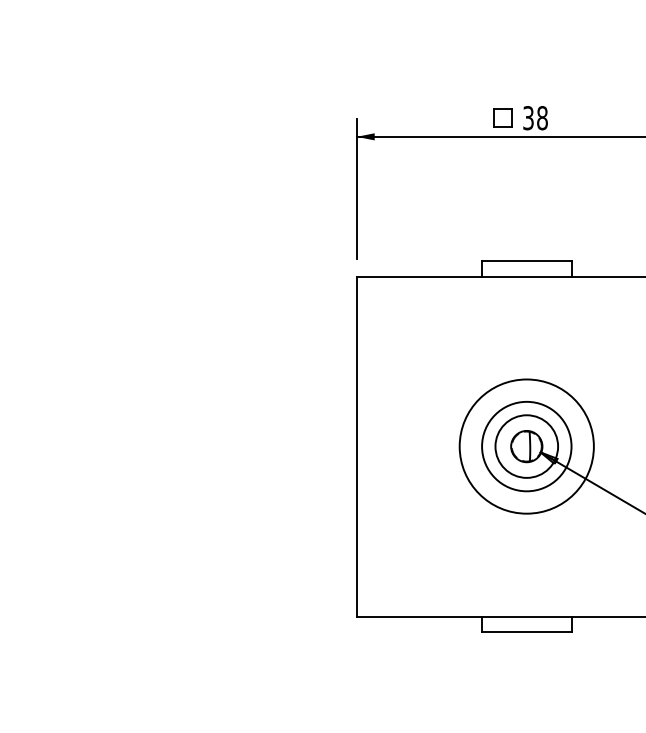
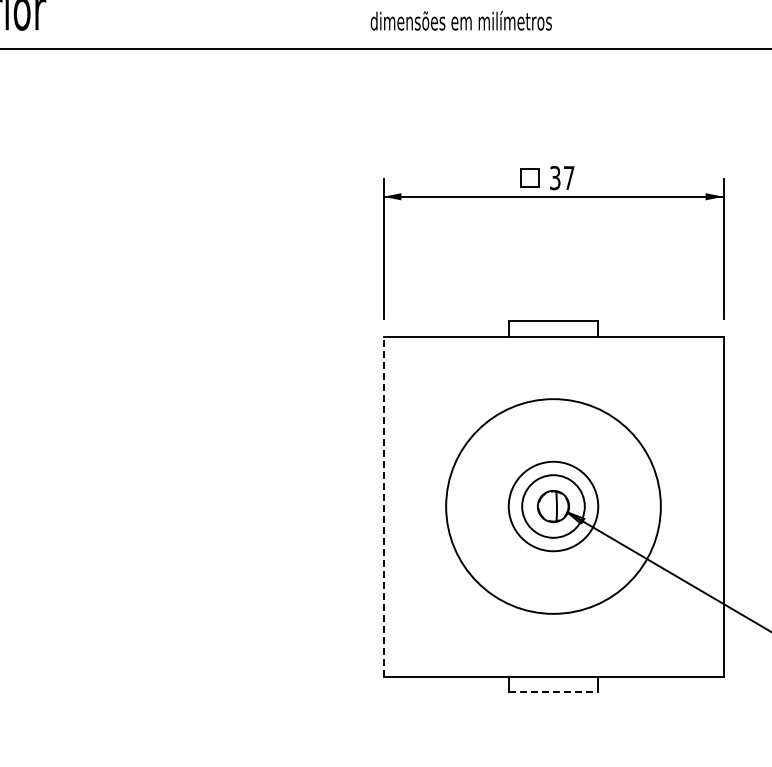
text: (541, 117) -> (568, 177), 38 -> 37
line: (356, 446) -> (383, 506), solid -> dashed
circle: (526, 446) -> (553, 506), size x1.6
line: (526, 631) -> (553, 691), solid -> dashed

